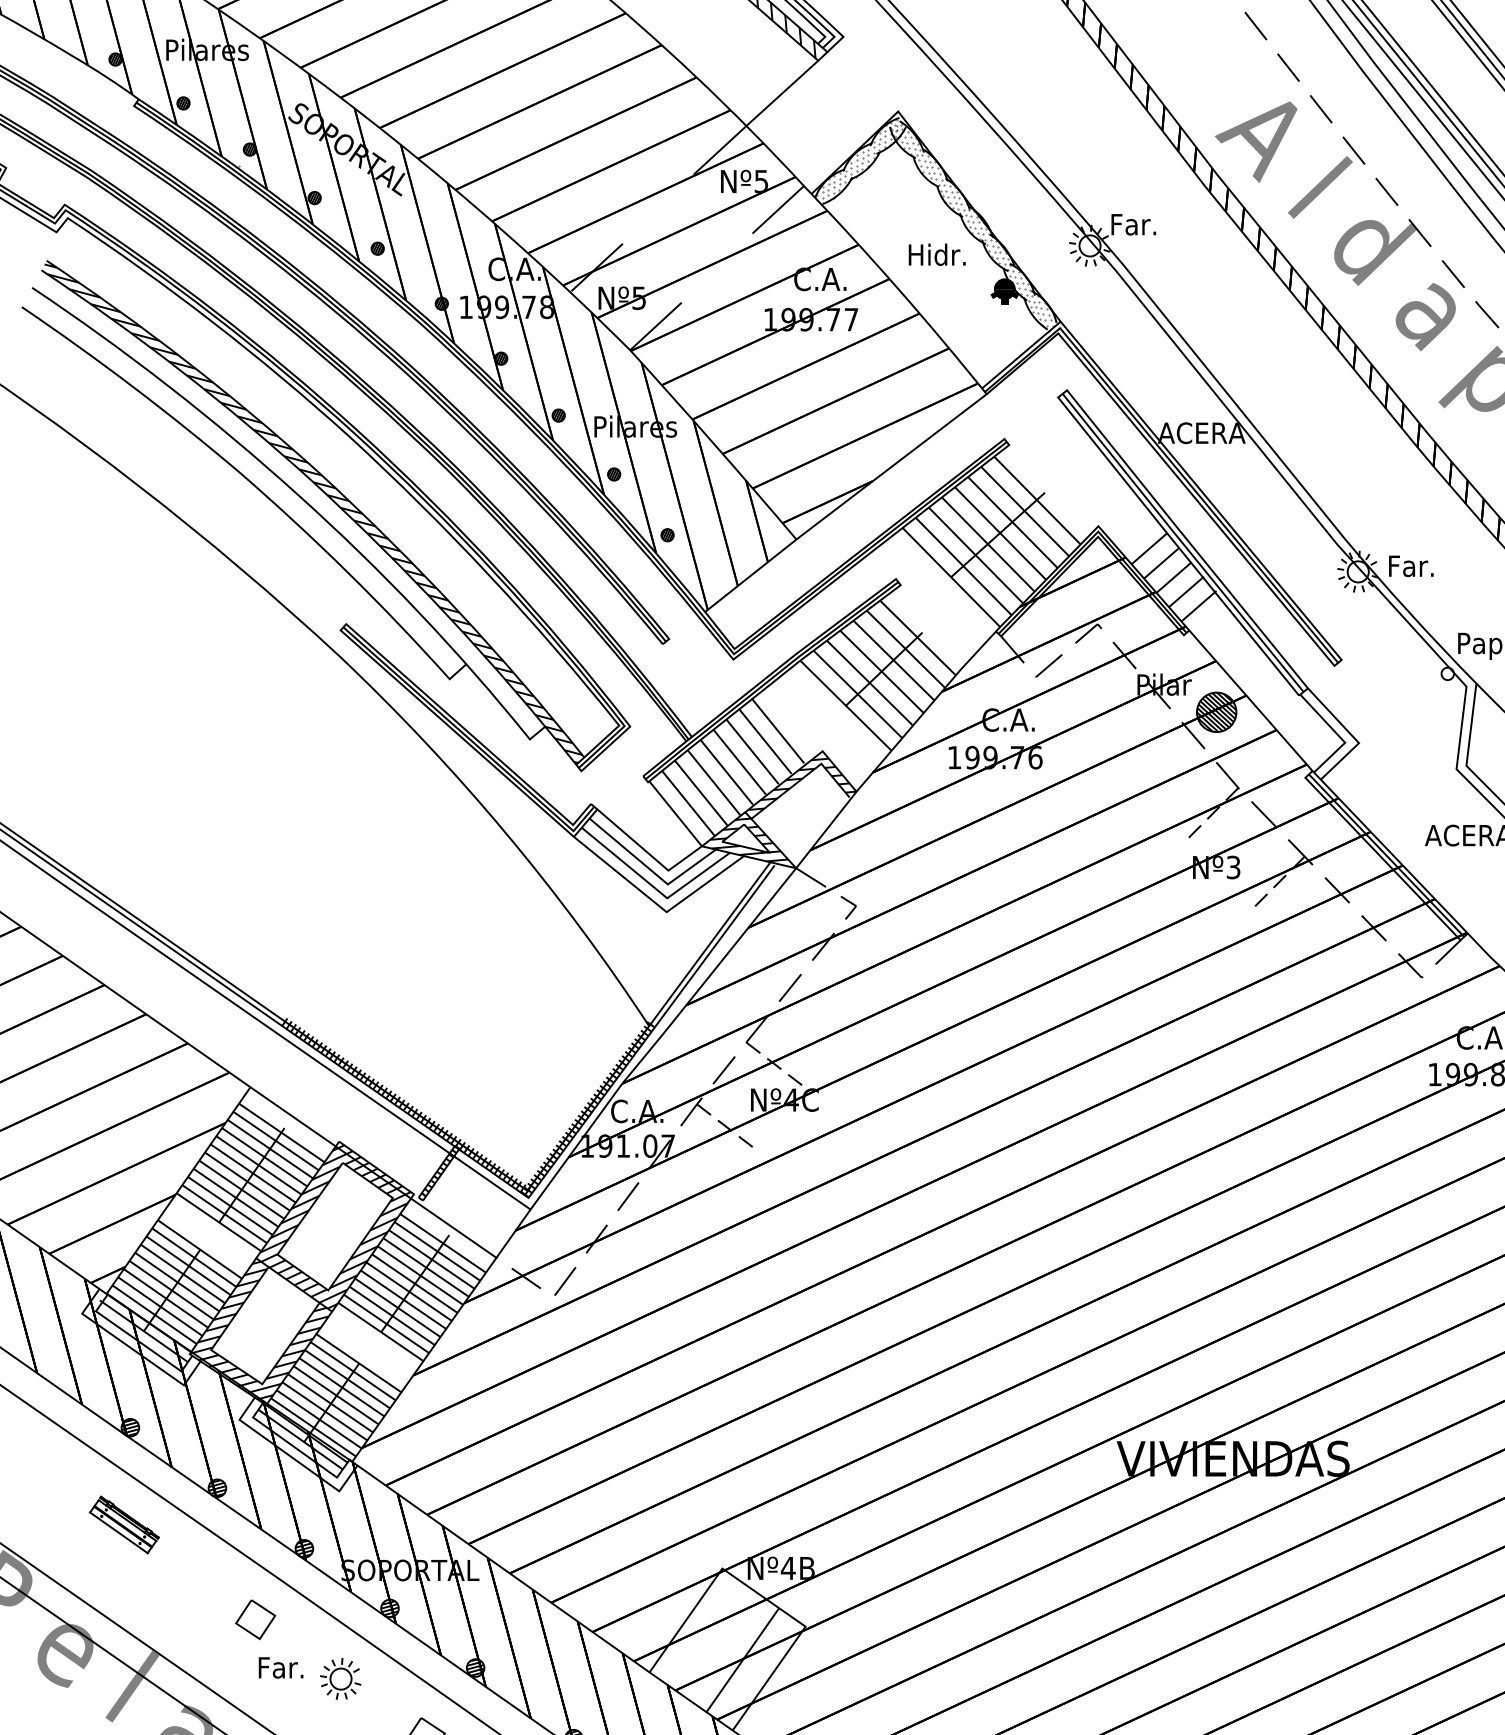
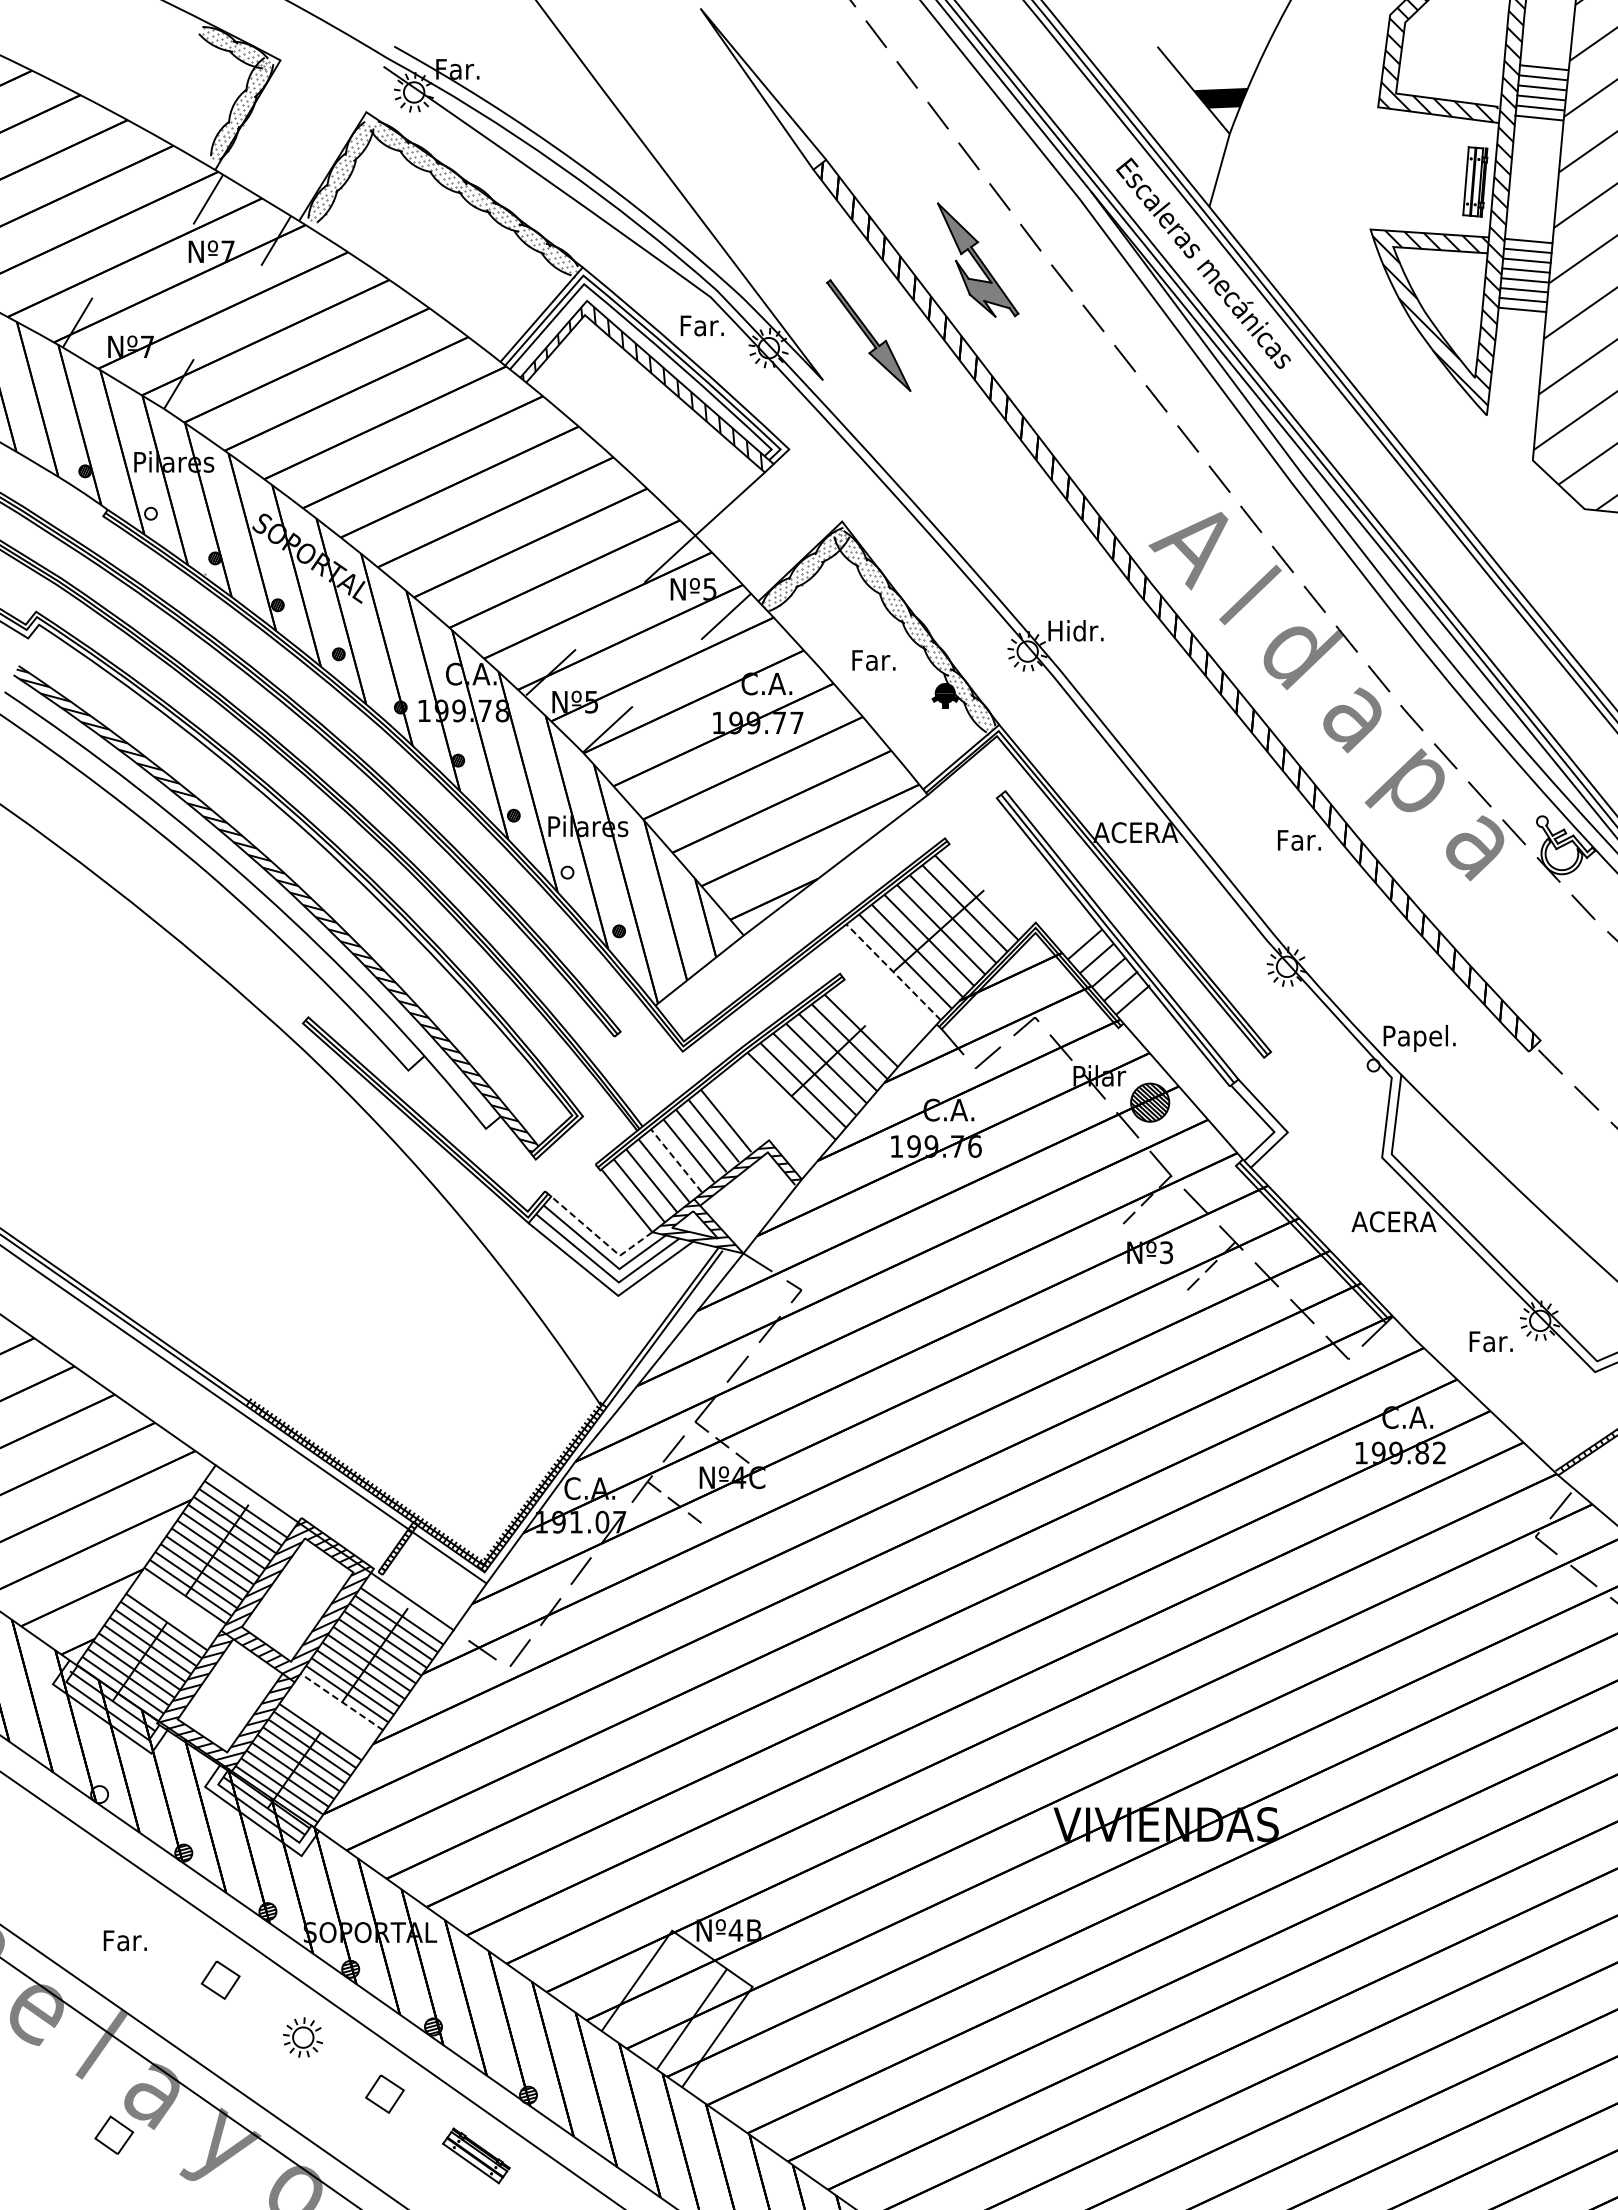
hatch: (183, 103) -> (150, 513), removed
text: (1141, 224) -> (1077, 630), Far. -> Hidr.
text: (938, 254) -> (881, 659), Hidr. -> Far.
hatch: (614, 474) -> (567, 872), removed
text: (1410, 566) -> (1298, 840), moved
line: (951, 576) -> (893, 971), solid -> dashed
line: (726, 772) -> (676, 1160), solid -> dashed
line: (649, 853) -> (601, 1239), solid -> dashed
line: (380, 1331) -> (341, 1701), solid -> dashed
hatch: (130, 1427) -> (99, 1794), removed
part: (124, 1524) -> (93, 1888), removed
text: (280, 1667) -> (124, 1940), moved

